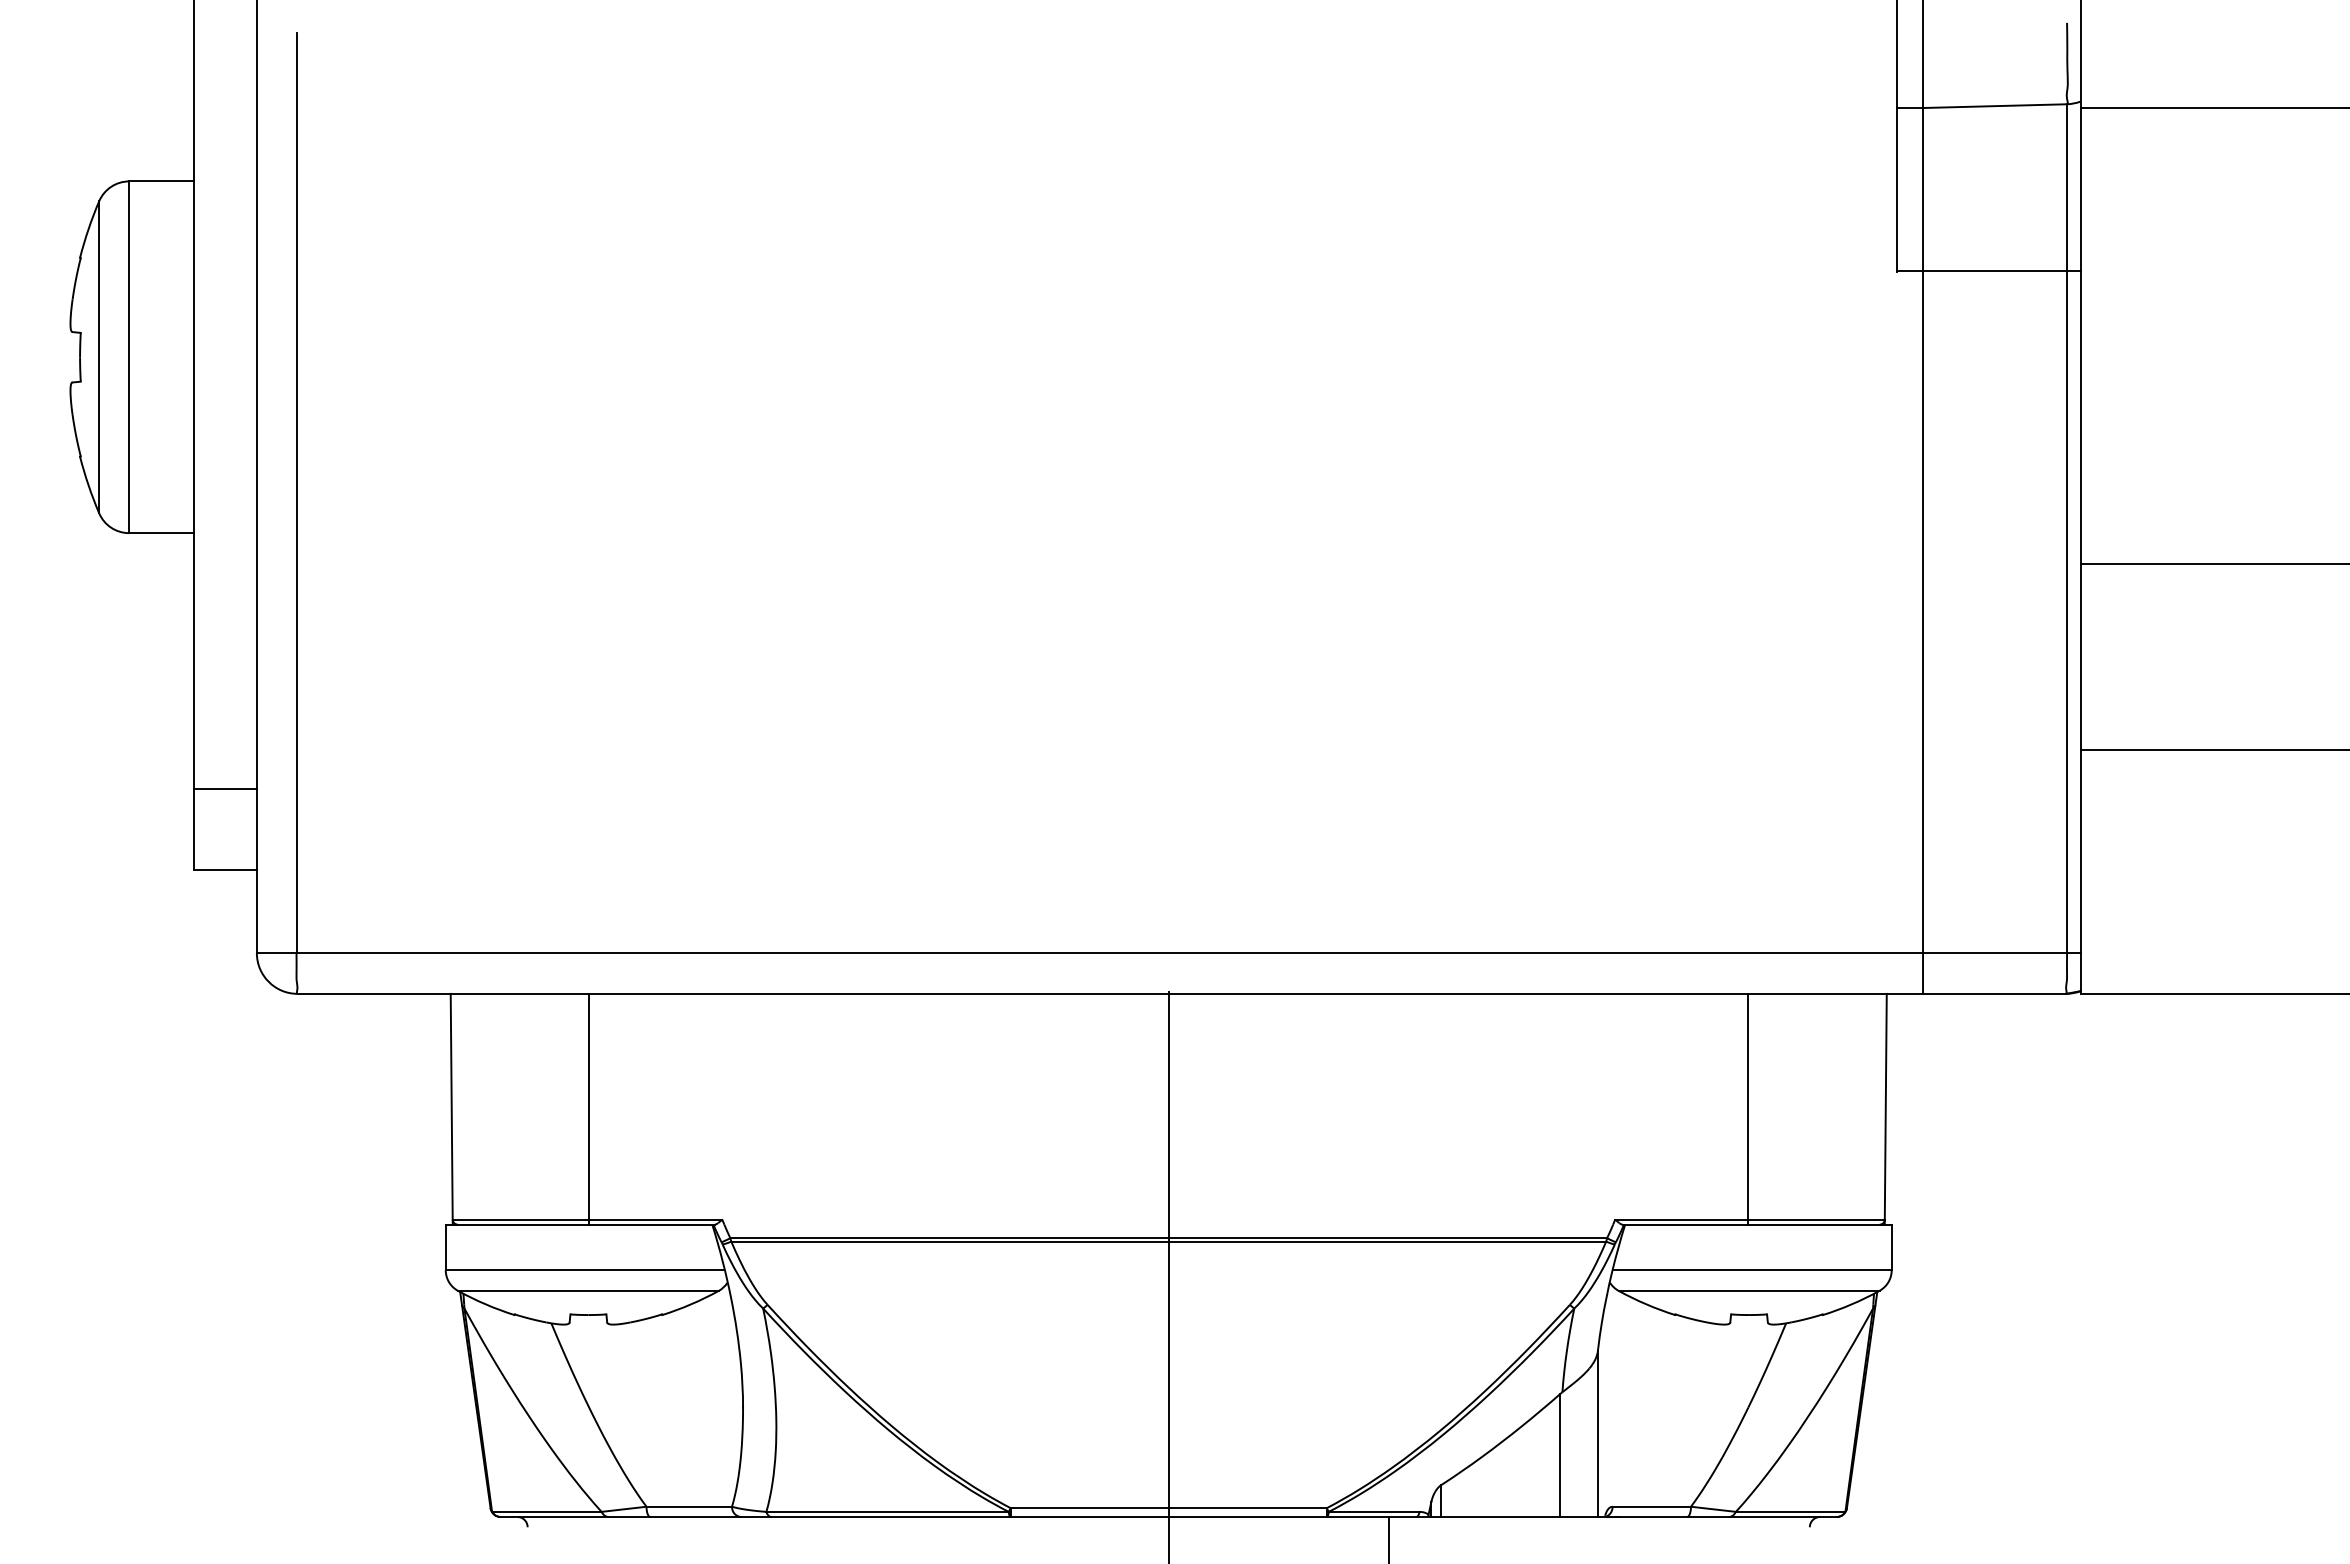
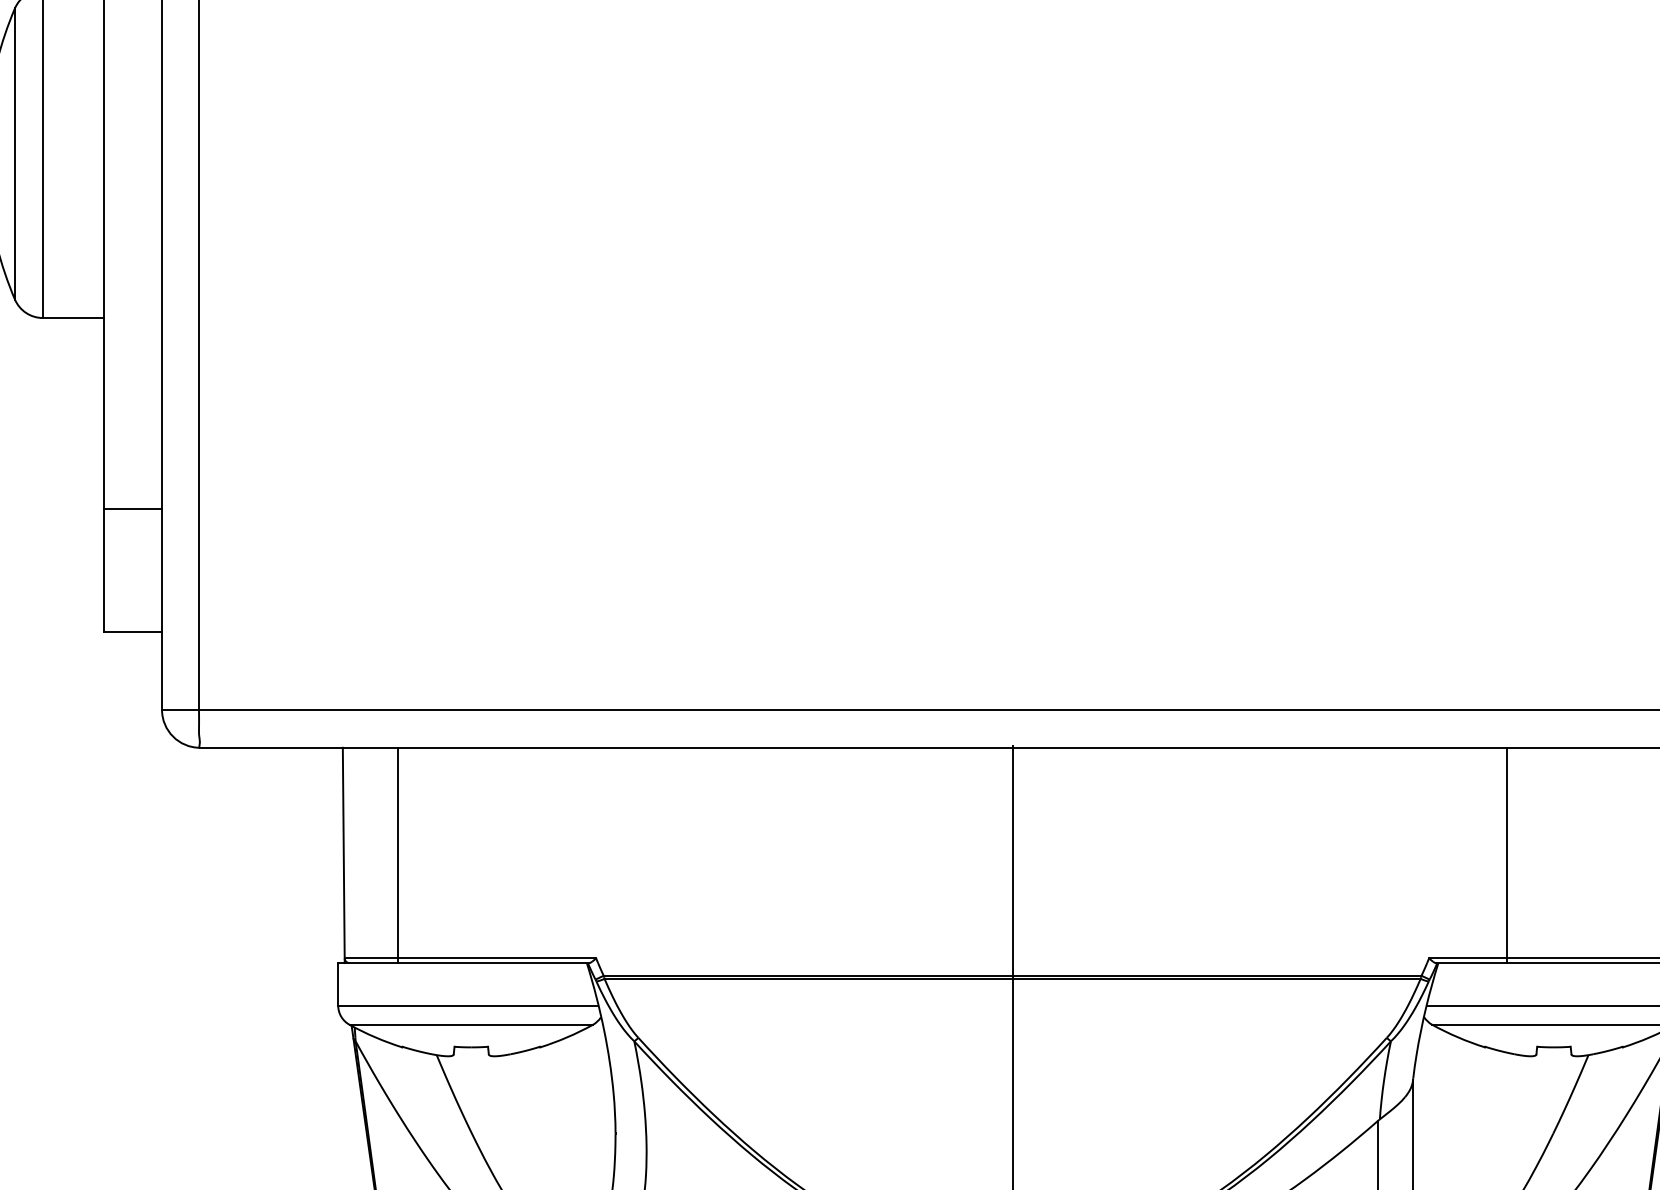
line: (225, 788) -> (132, 508), moved
line: (589, 1108) -> (398, 854), moved
line: (1748, 1108) -> (1506, 854), moved

